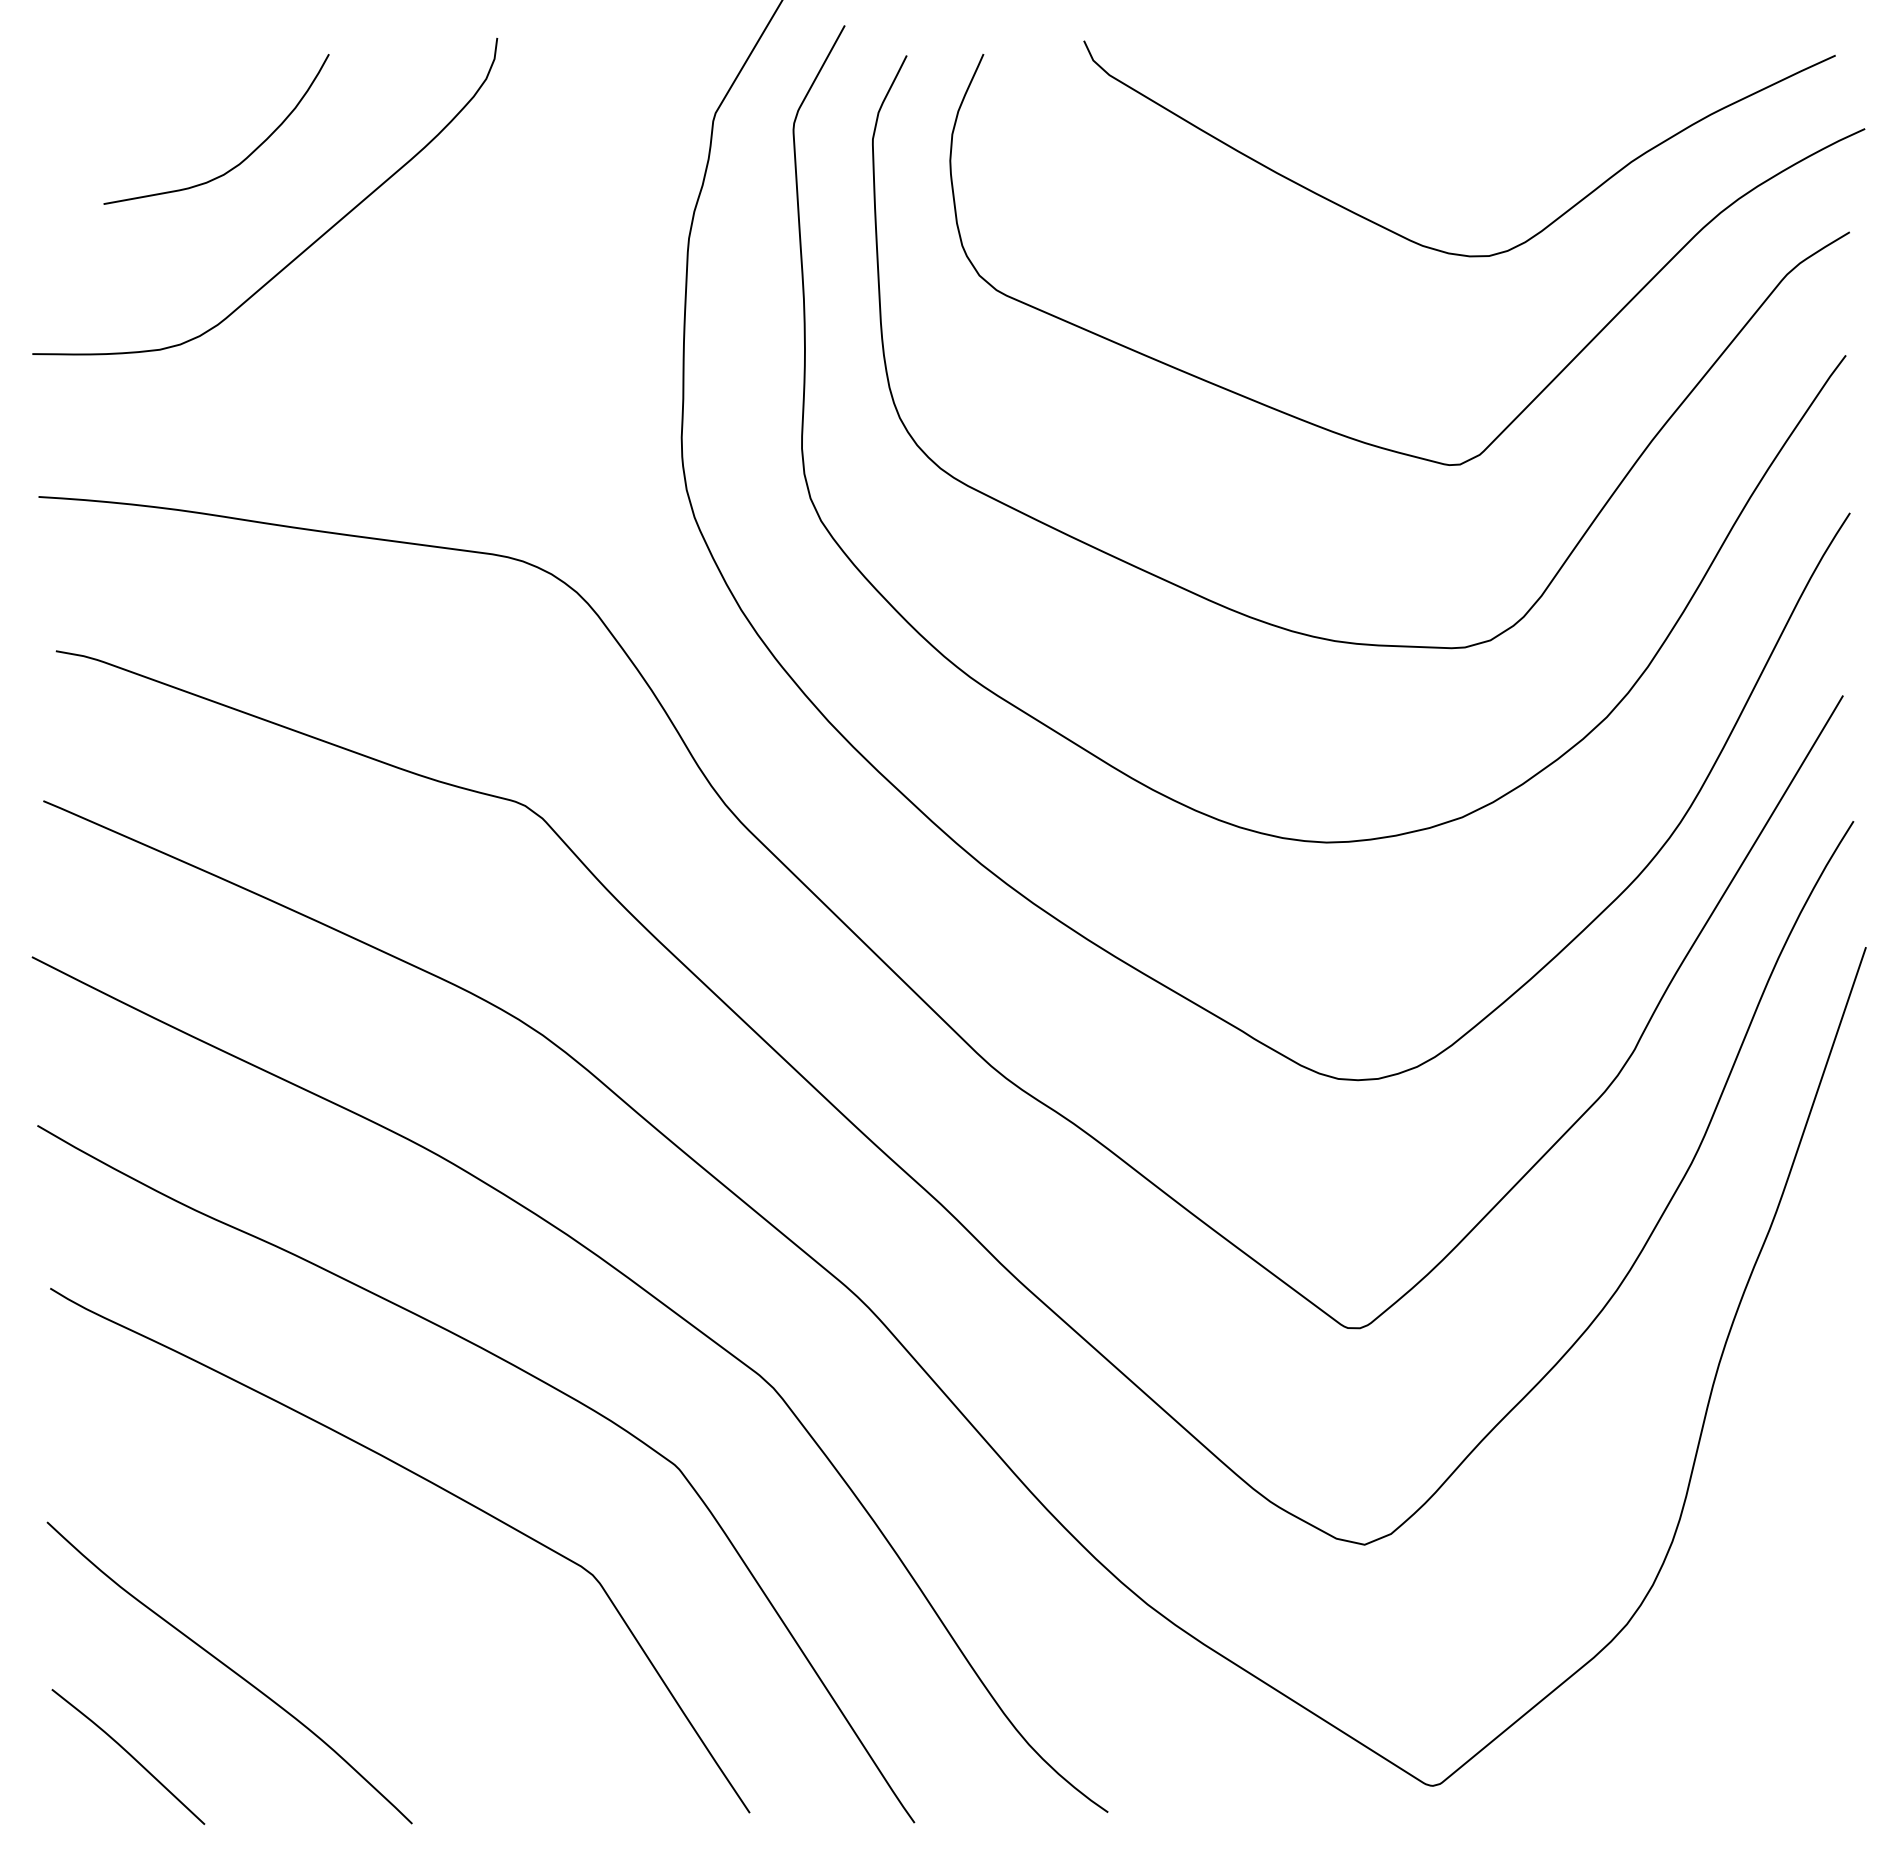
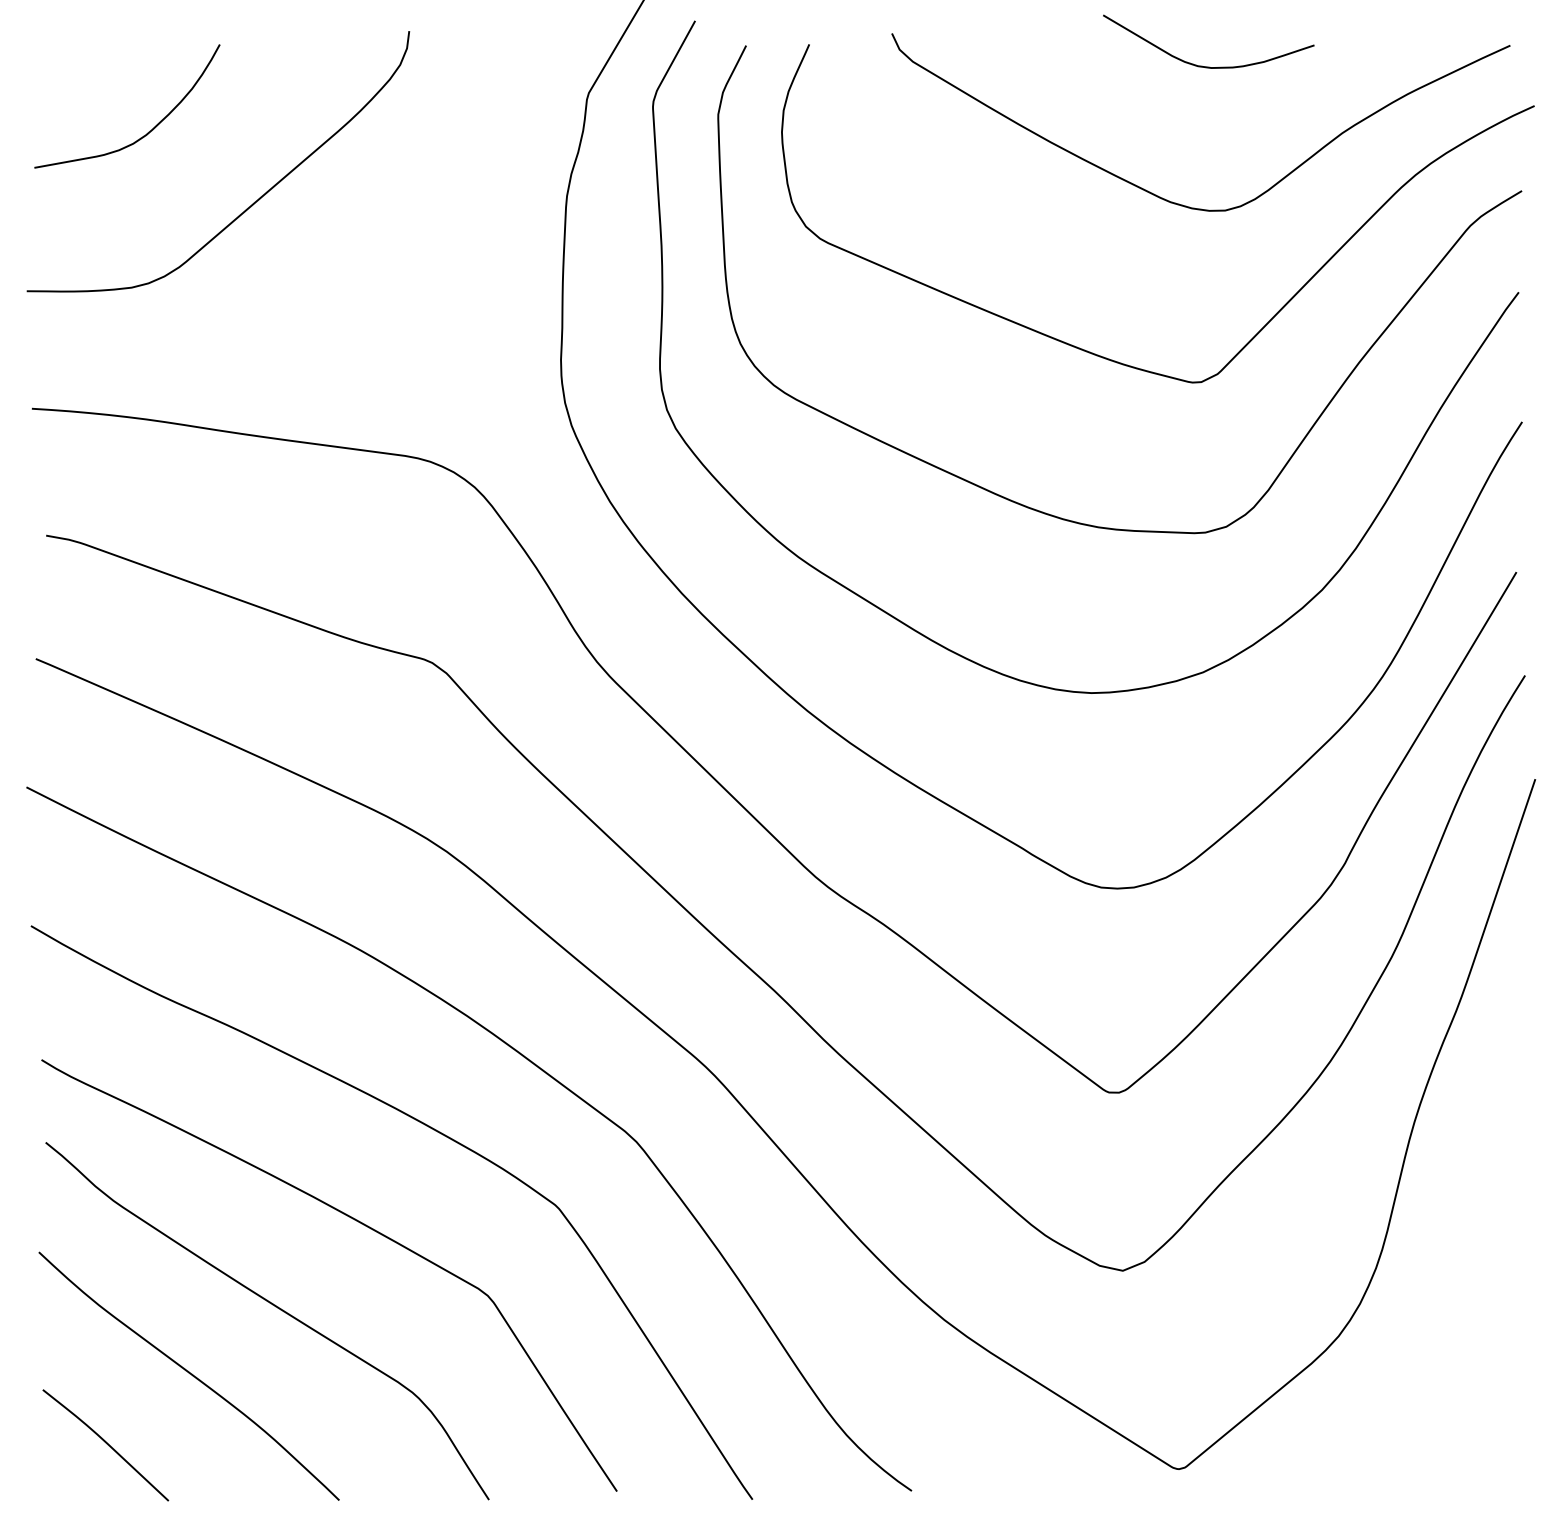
curve: (1464, 80) -> (1205, 66), added
curve: (245, 157) -> (151, 129), moved
curve: (335, 1589) -> (276, 1307), added

